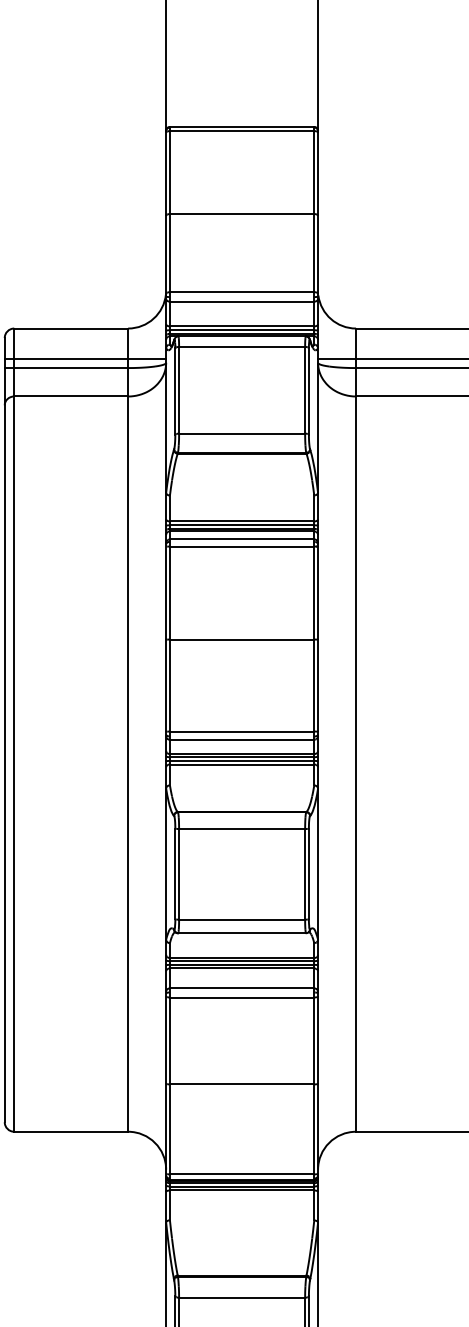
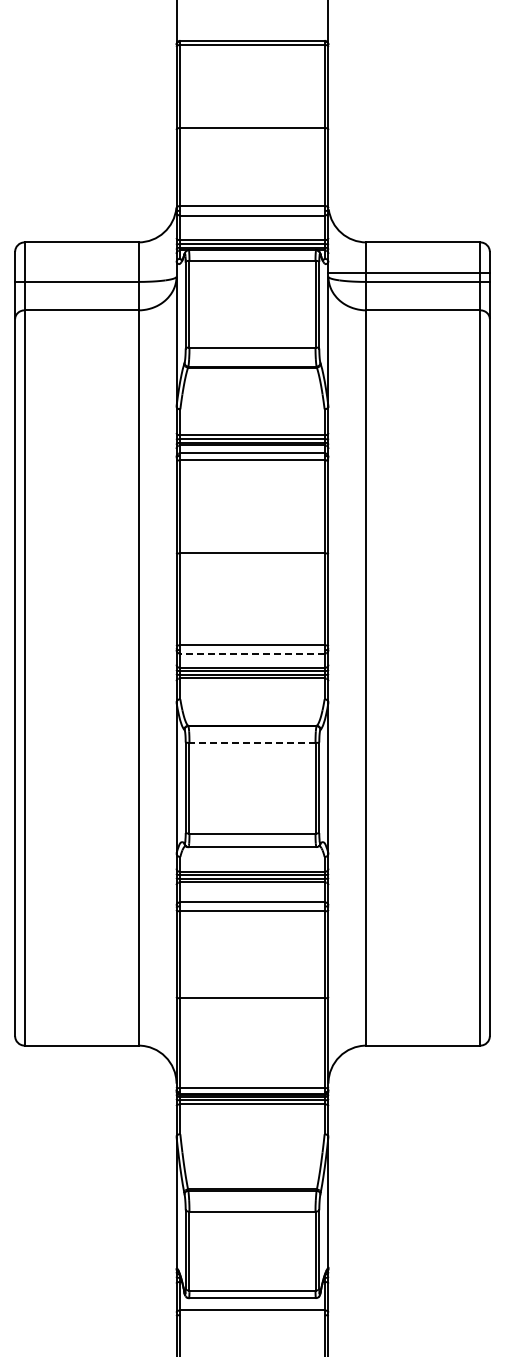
line: (85, 358) -> (95, 272), removed
line: (242, 739) -> (252, 653), solid -> dashed
line: (242, 828) -> (252, 742), solid -> dashed

